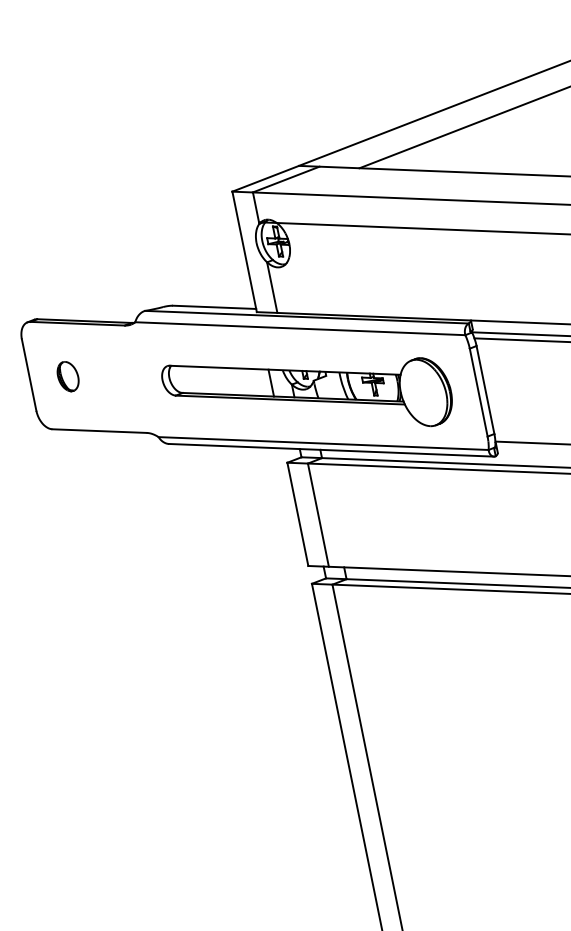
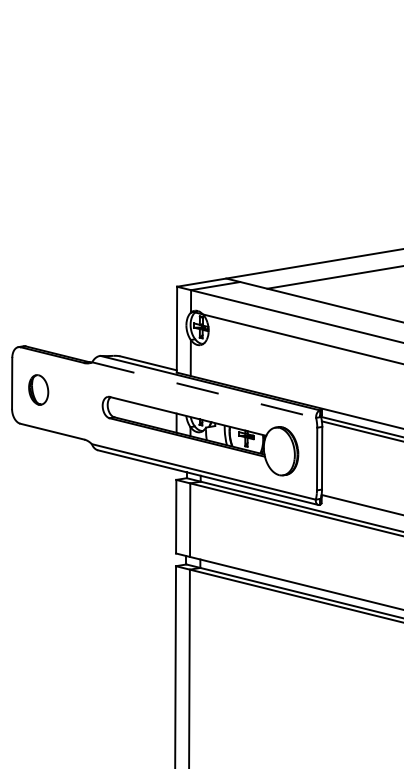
line: (300, 329) -> (204, 390), solid -> dashed
part: (67, 375) -> (38, 389), size x1.4

